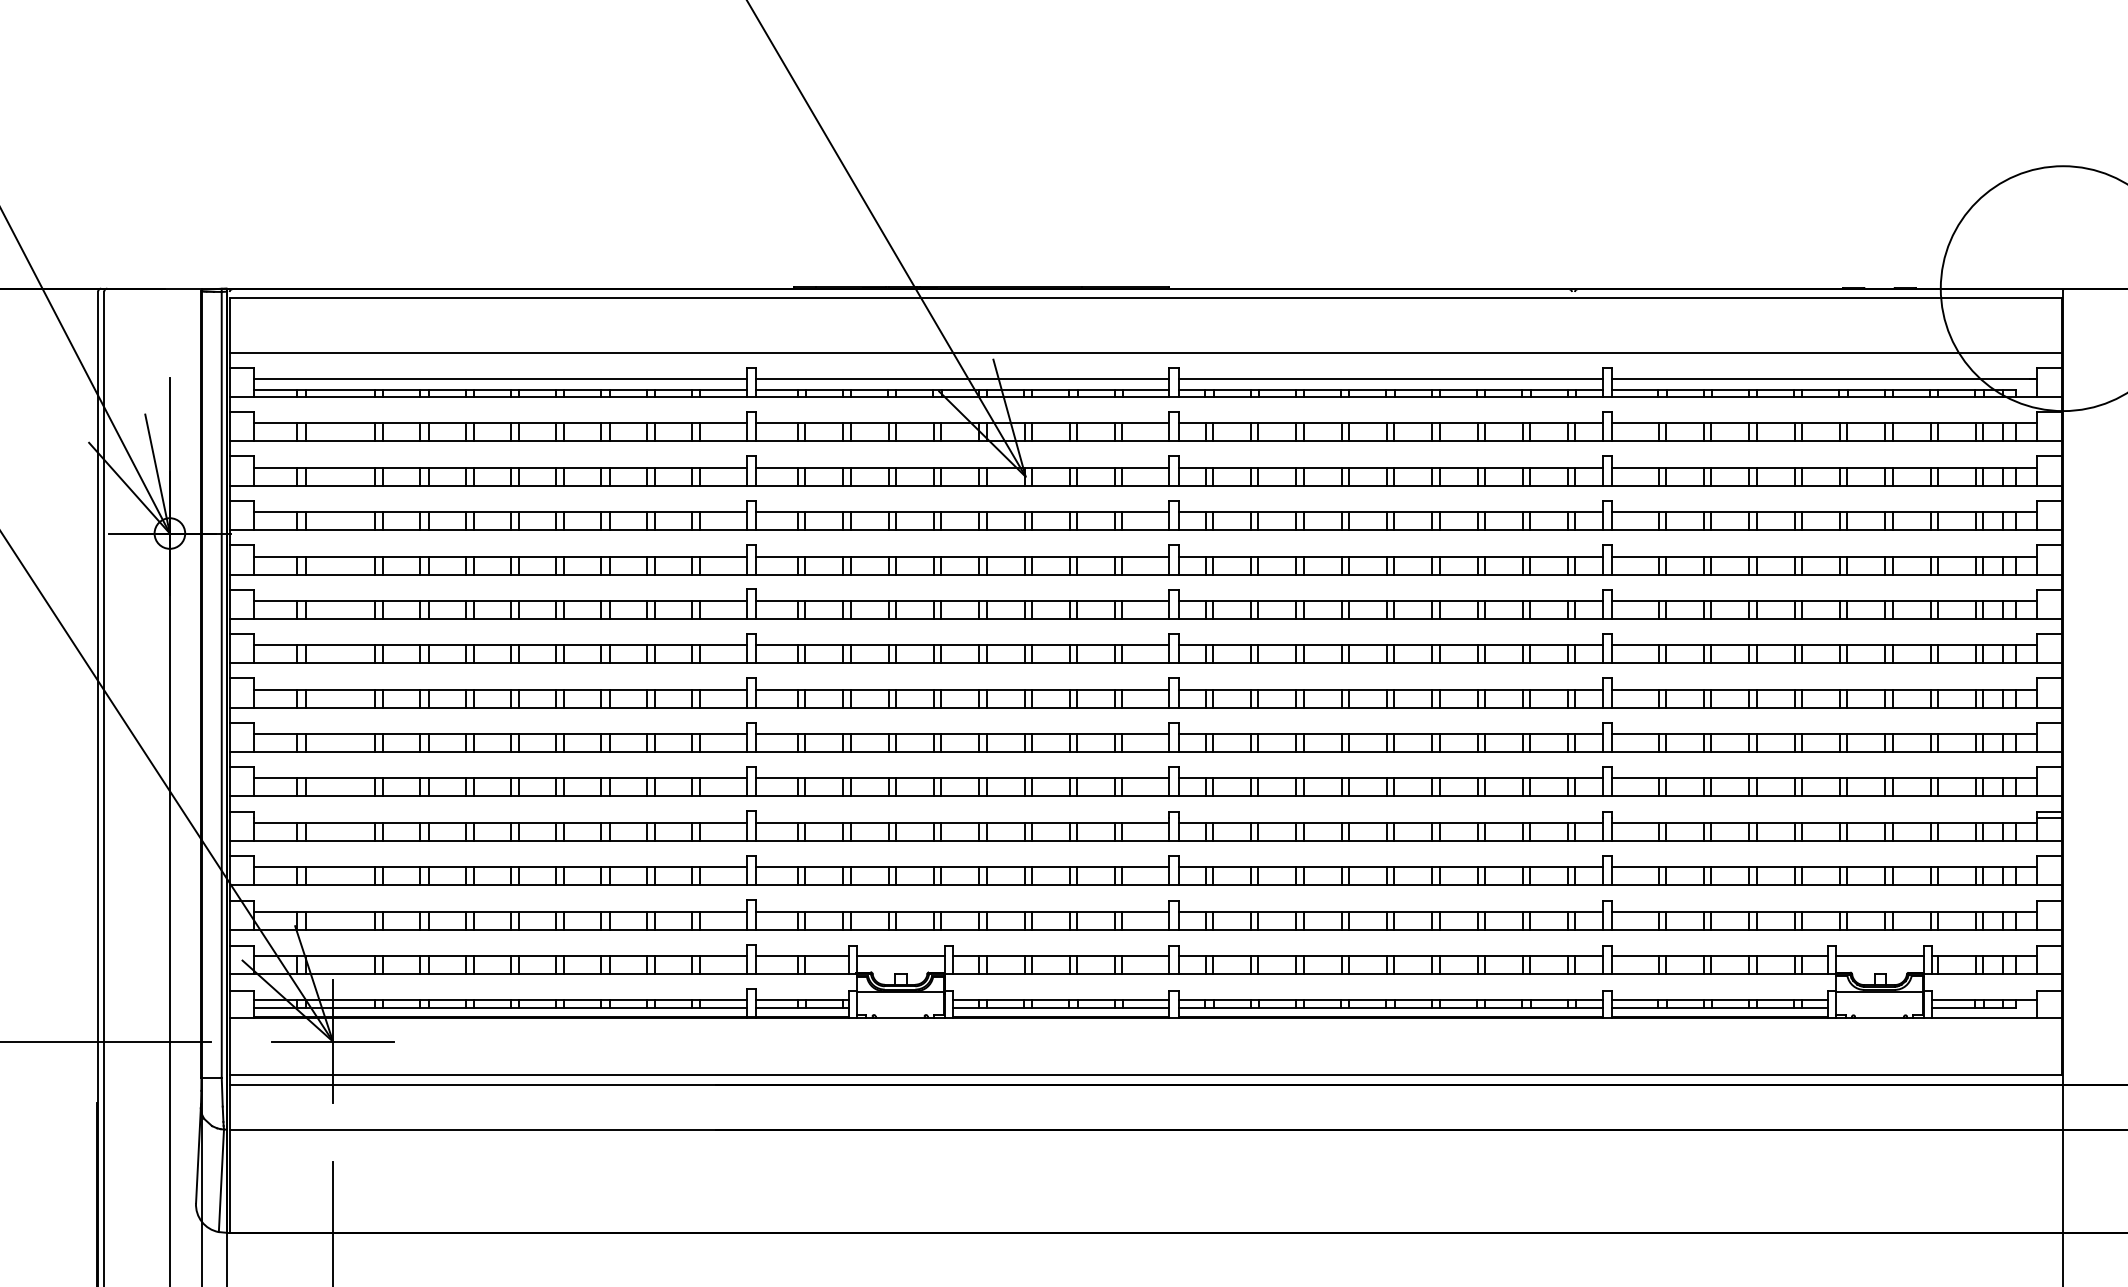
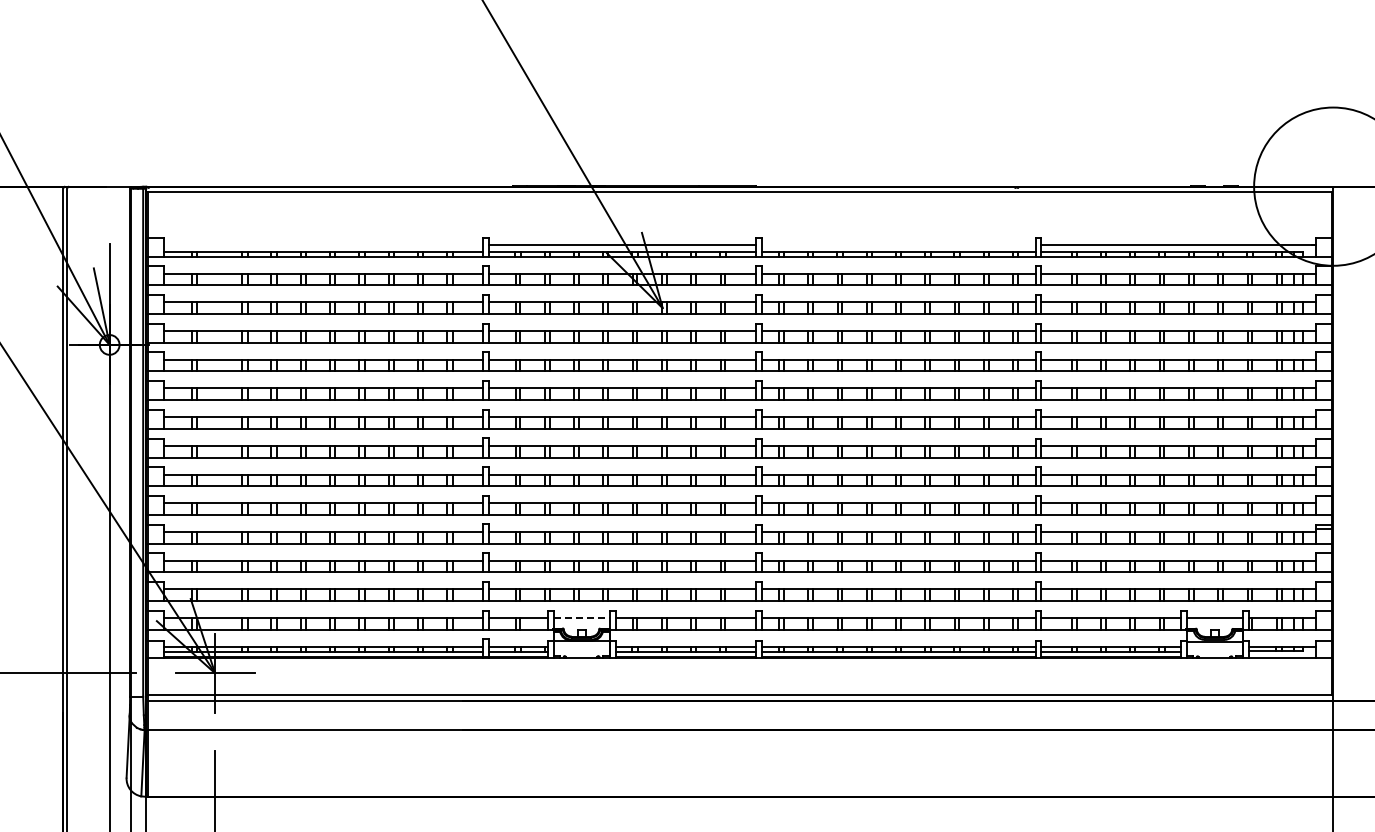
line: (1146, 353) -> (740, 228), removed
line: (500, 378) -> (323, 244), removed
line: (1390, 378) -> (898, 244), removed
line: (901, 955) -> (582, 617), solid -> dashed

